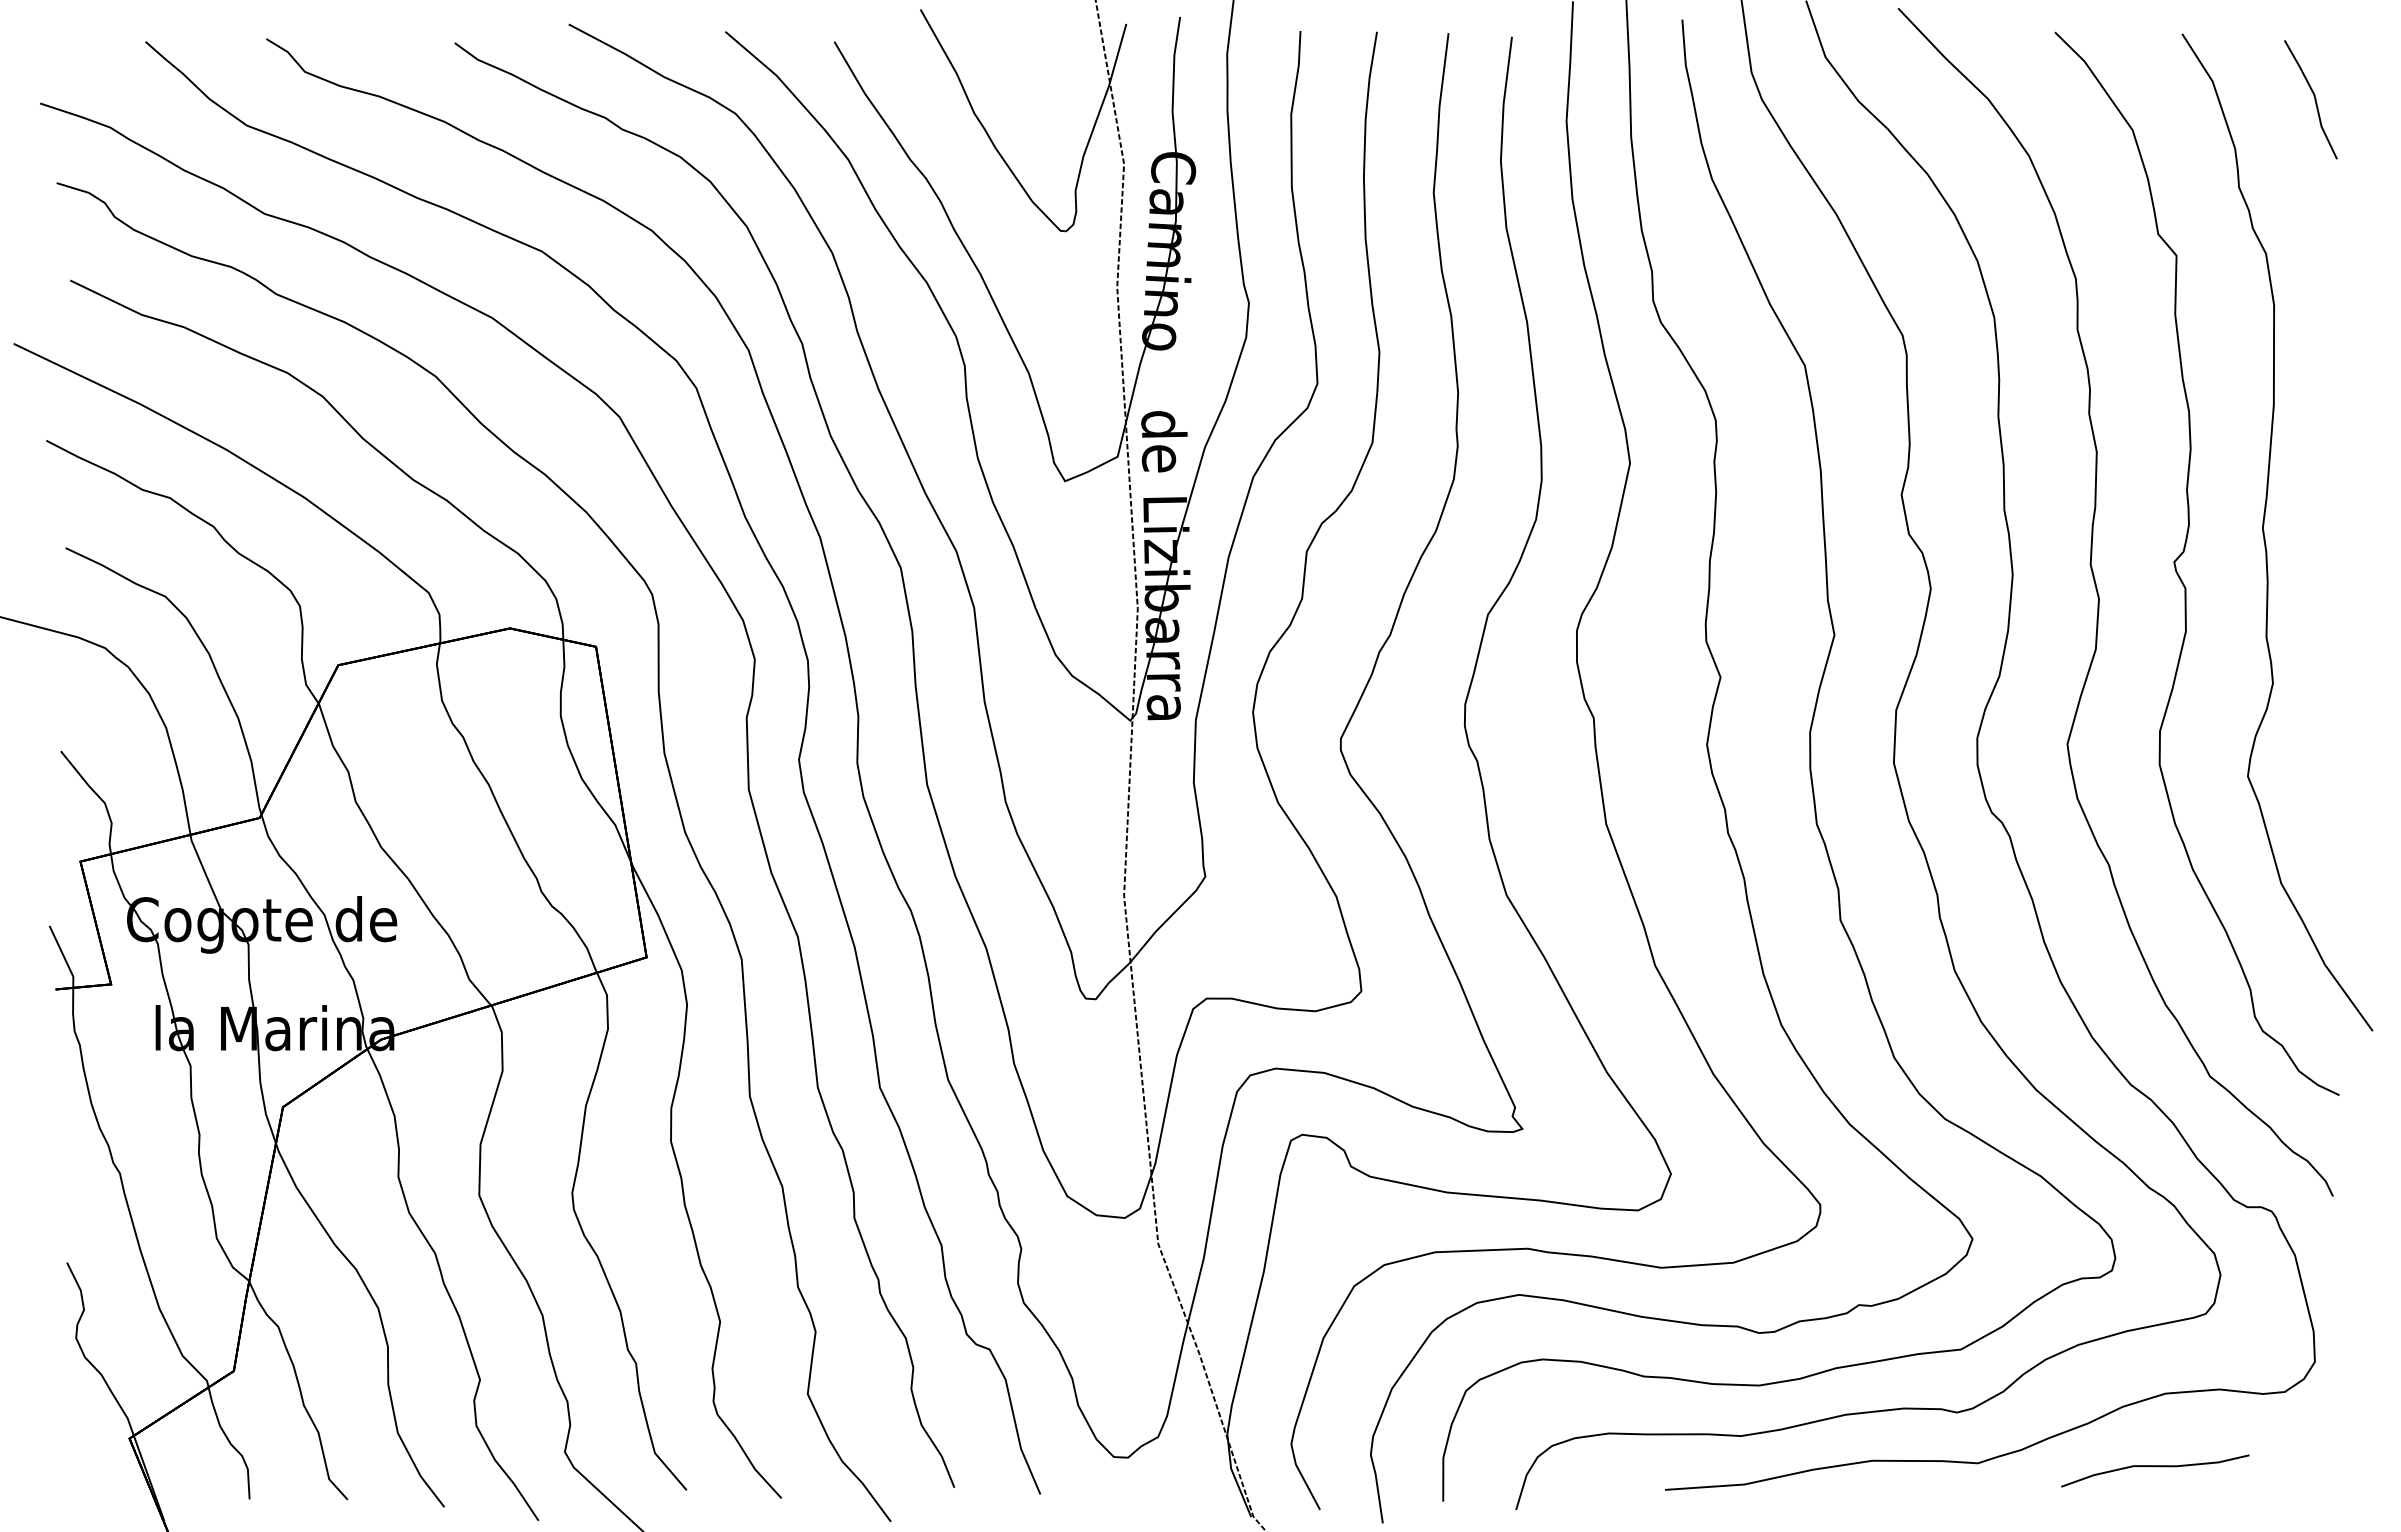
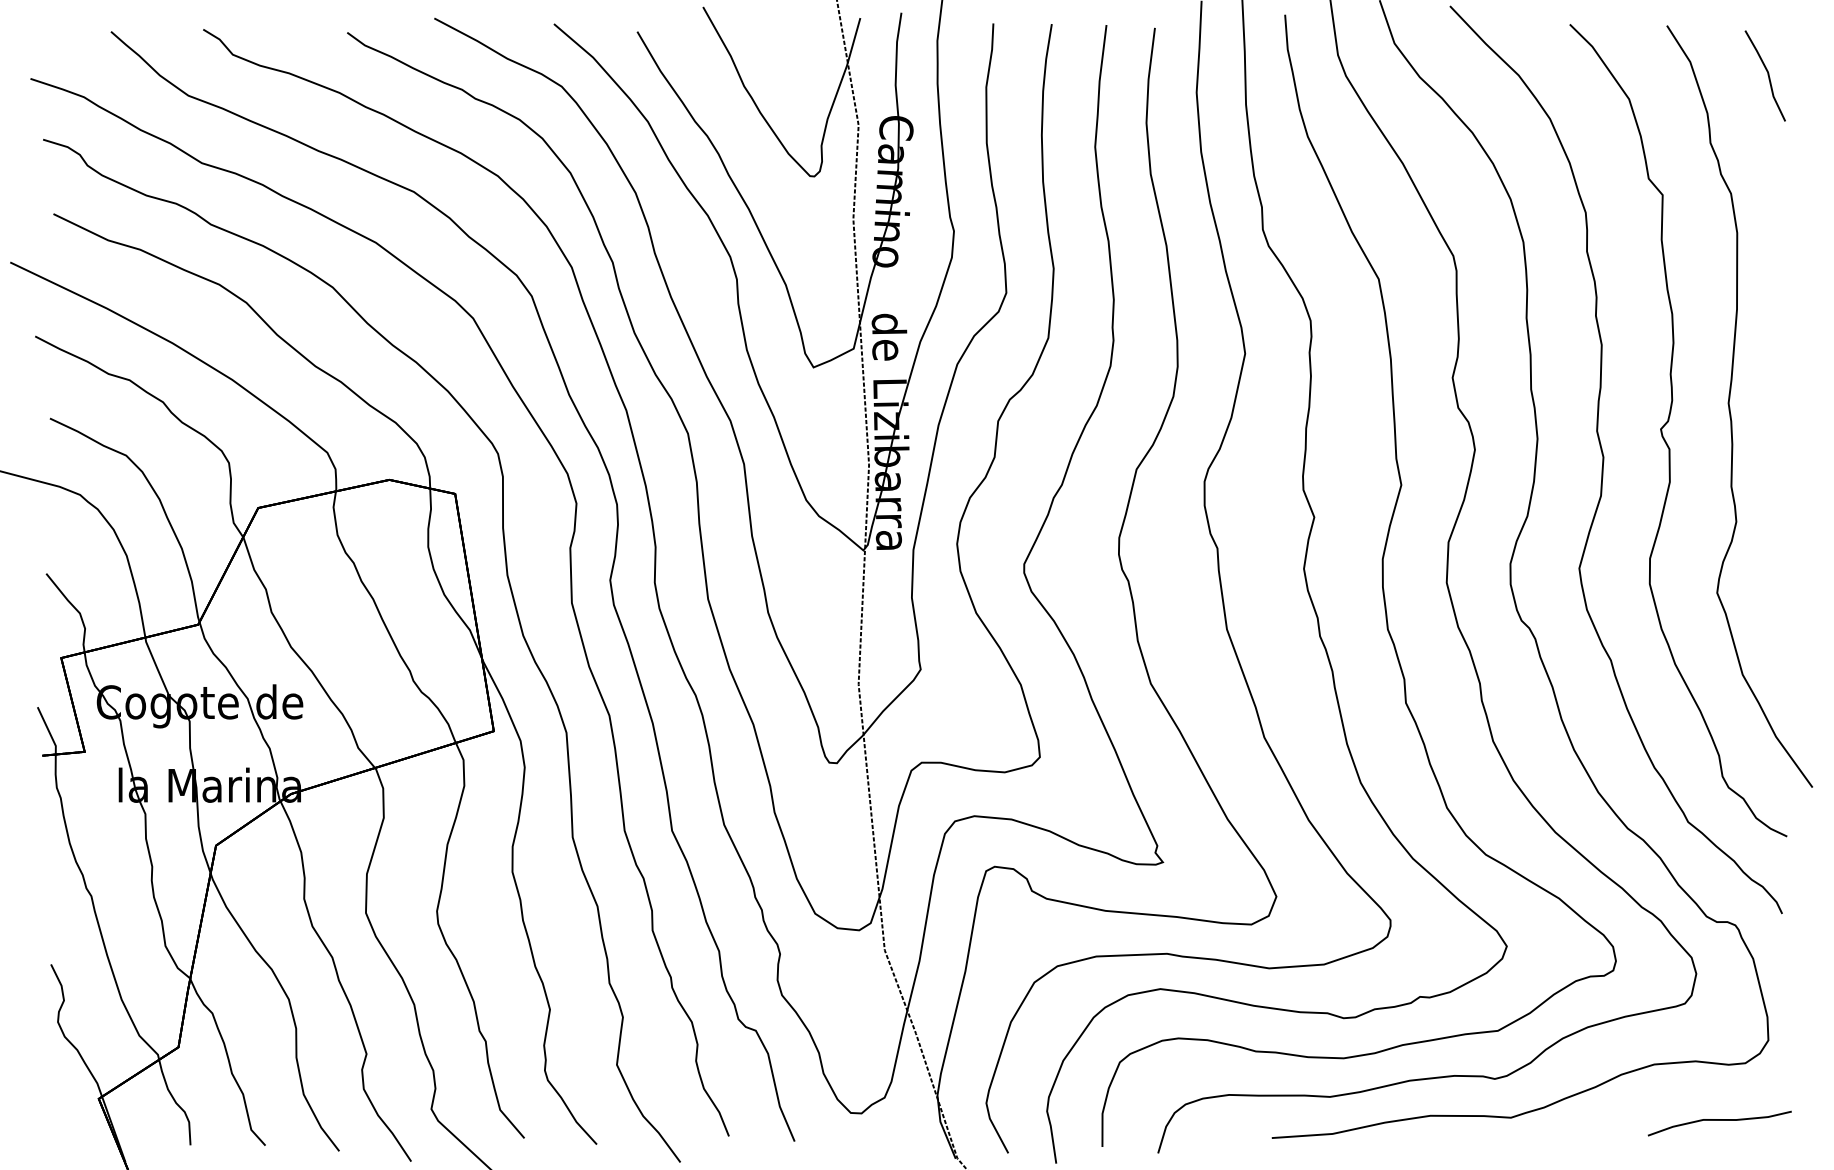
curve: (2155, 1467) -> (1719, 1120), moved

